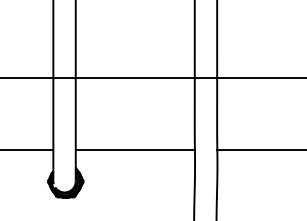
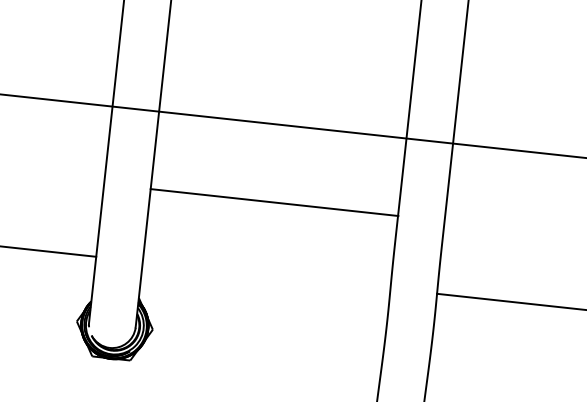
line: (134, 149) -> (272, 201), moved

